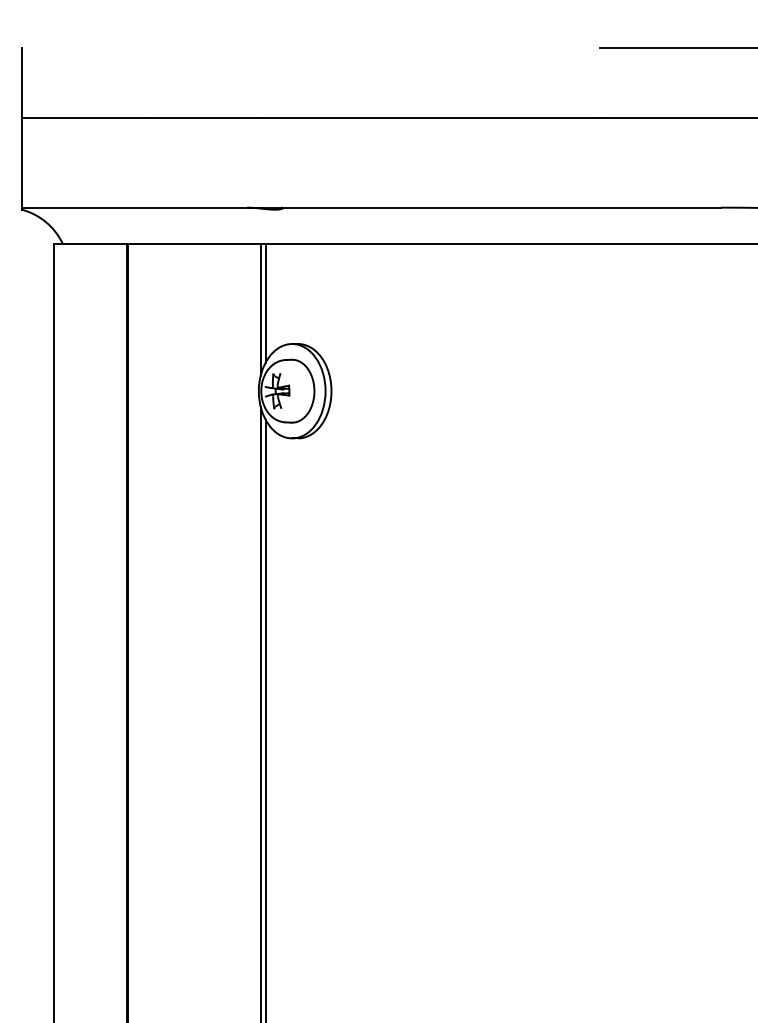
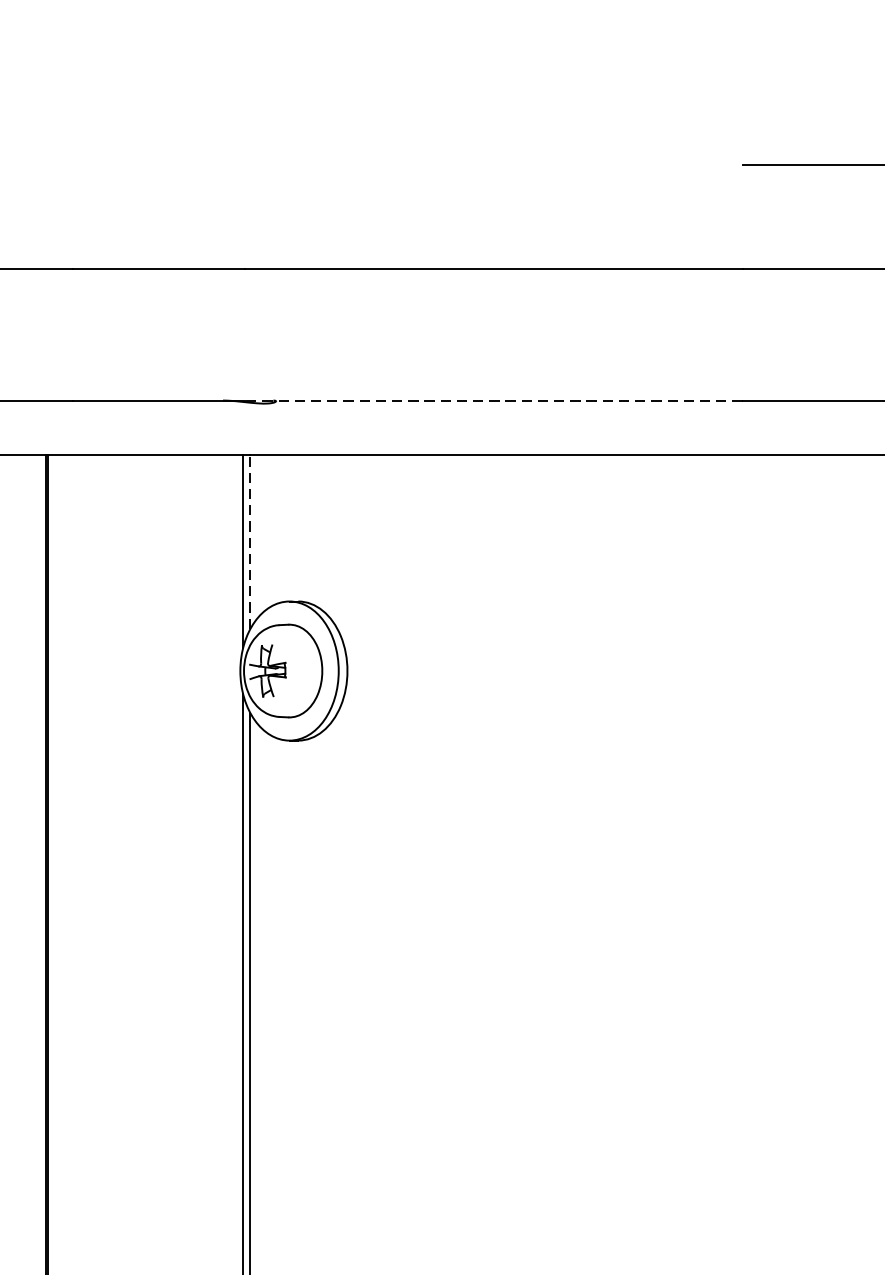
line: (430, 207) -> (493, 400), solid -> dashed
line: (265, 302) -> (250, 540), solid -> dashed

